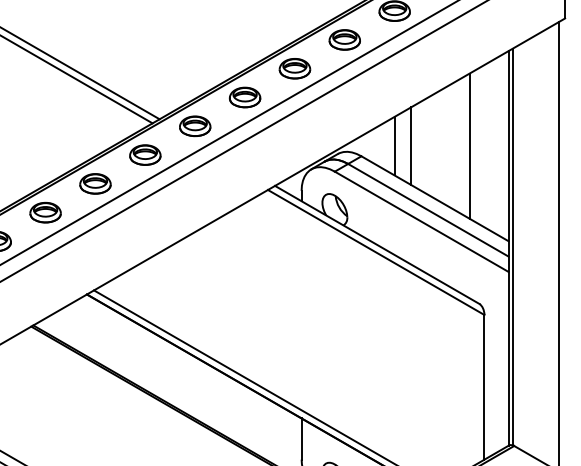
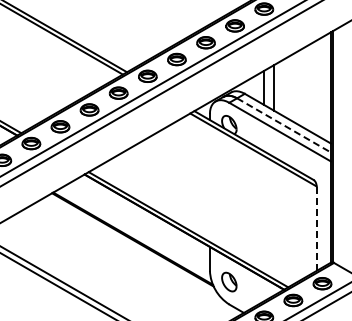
line: (468, 145) -> (307, 87), removed
line: (429, 210) -> (284, 125), solid -> dashed
line: (484, 386) -> (316, 228), solid -> dashed

